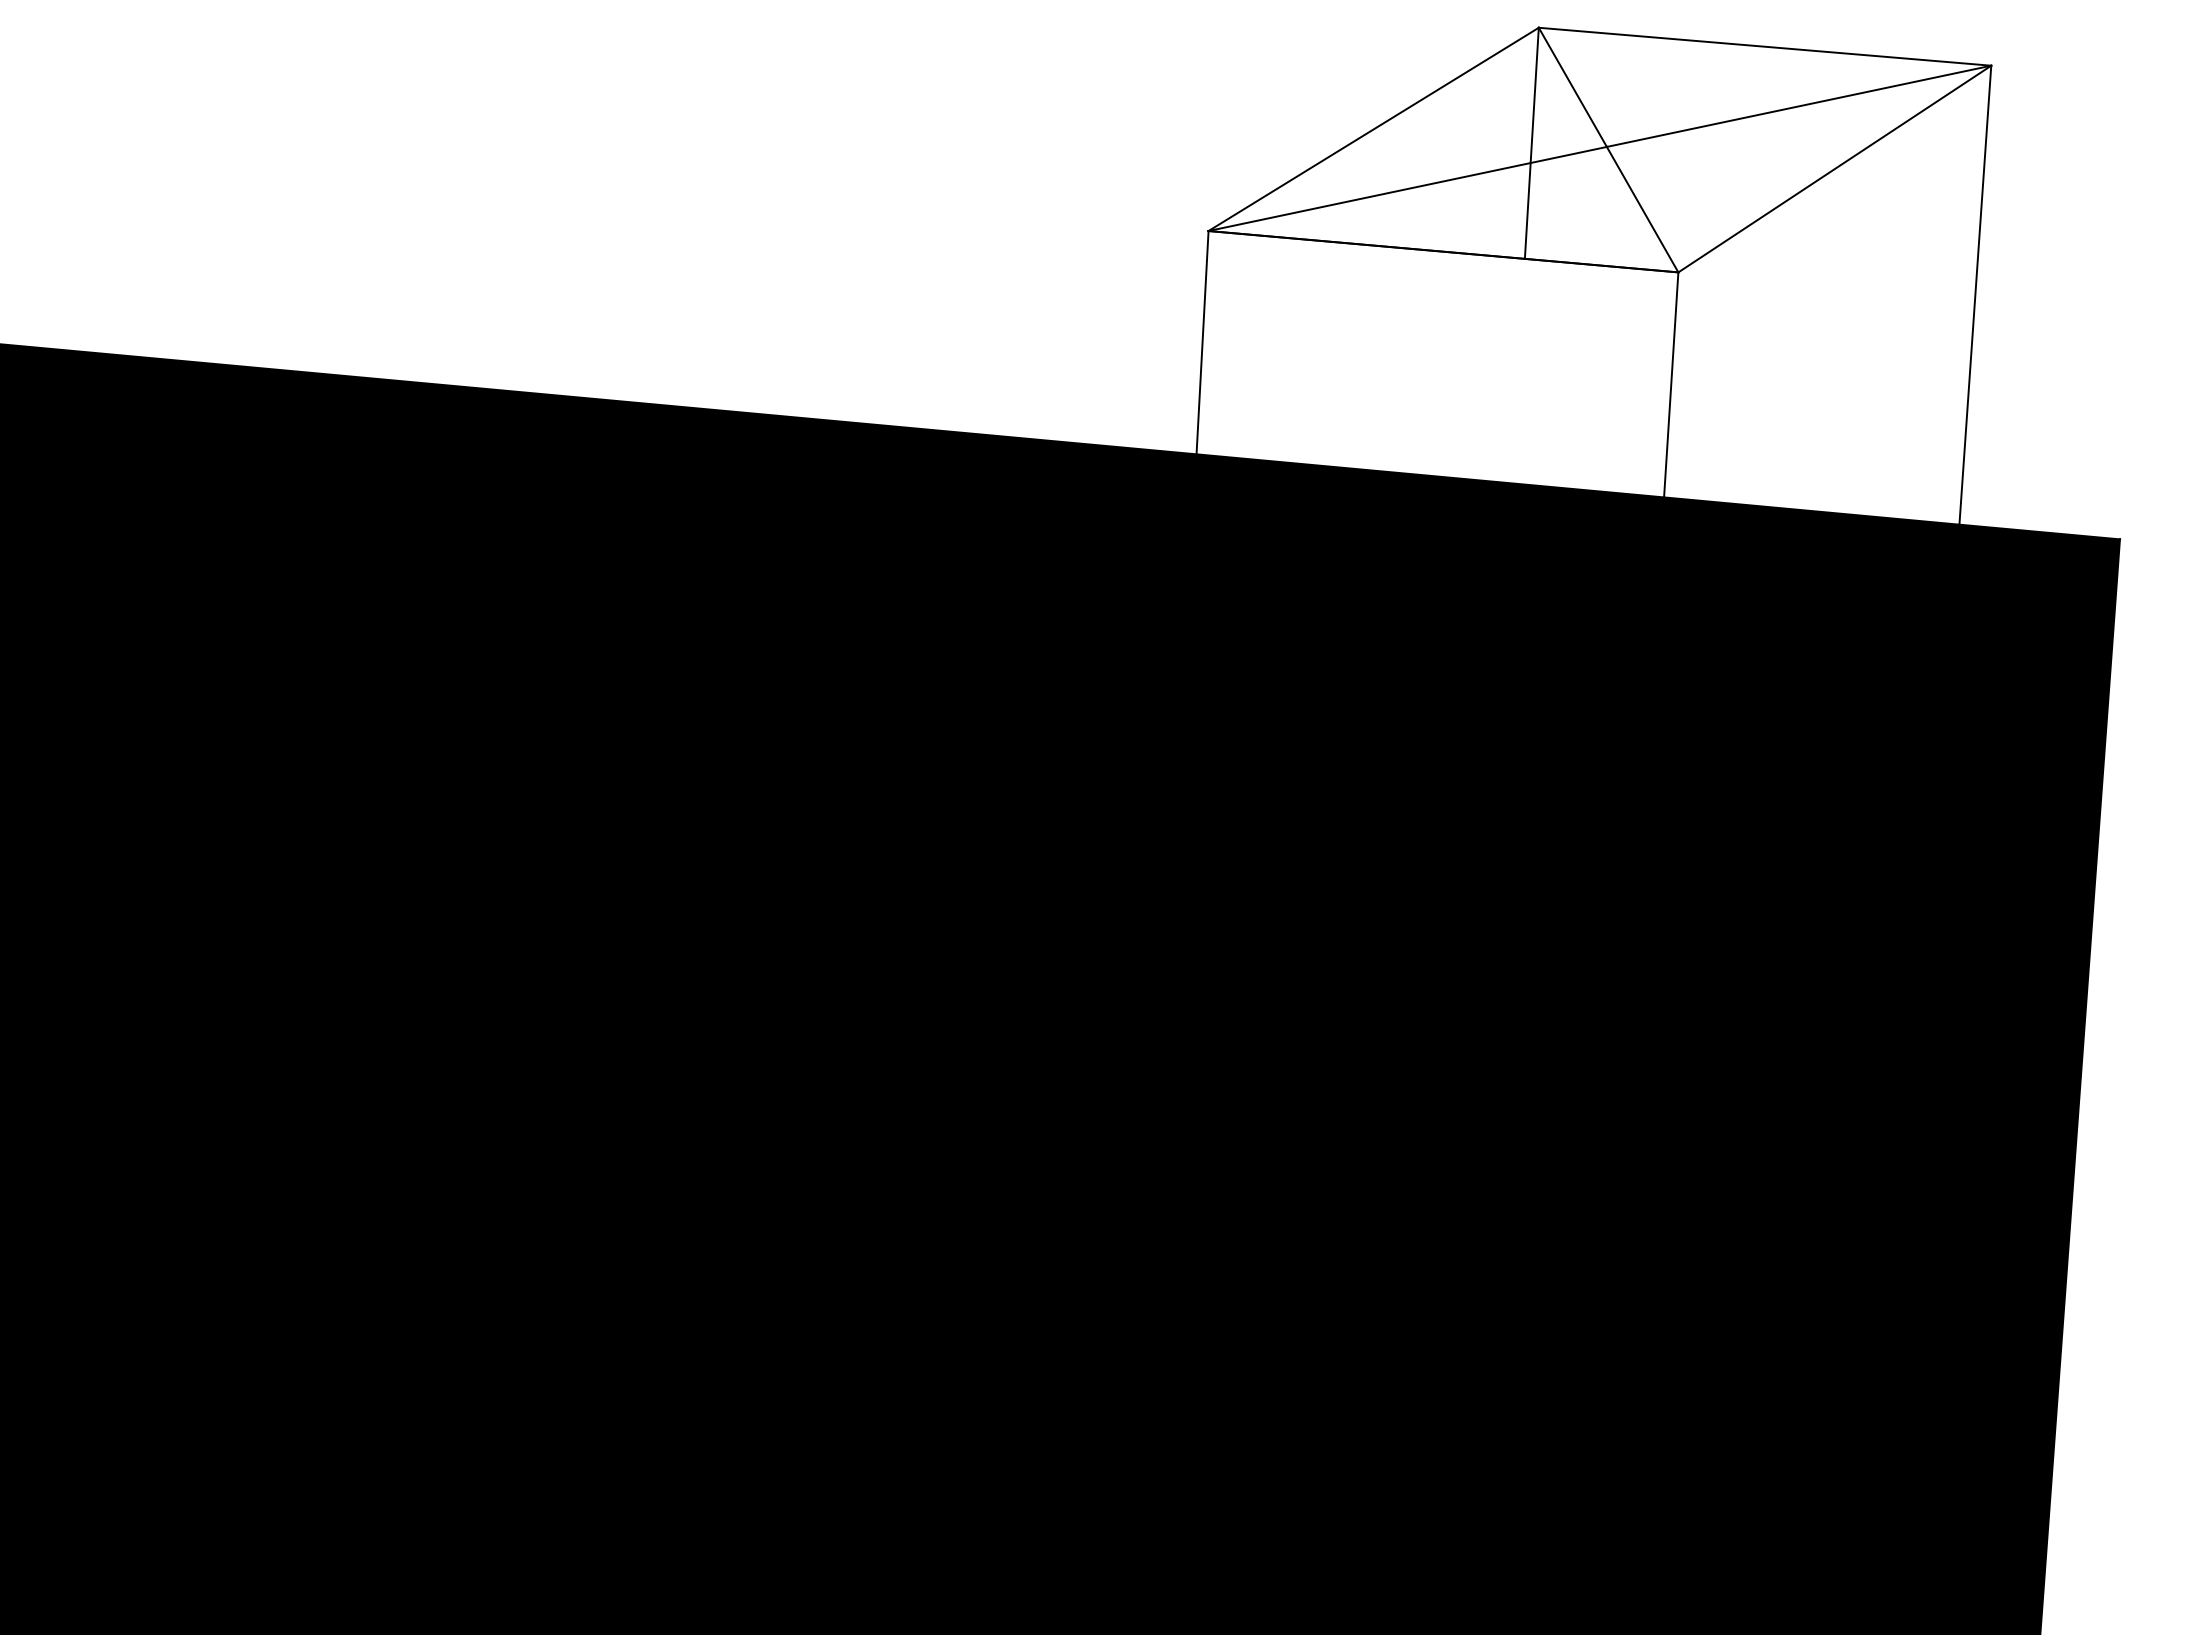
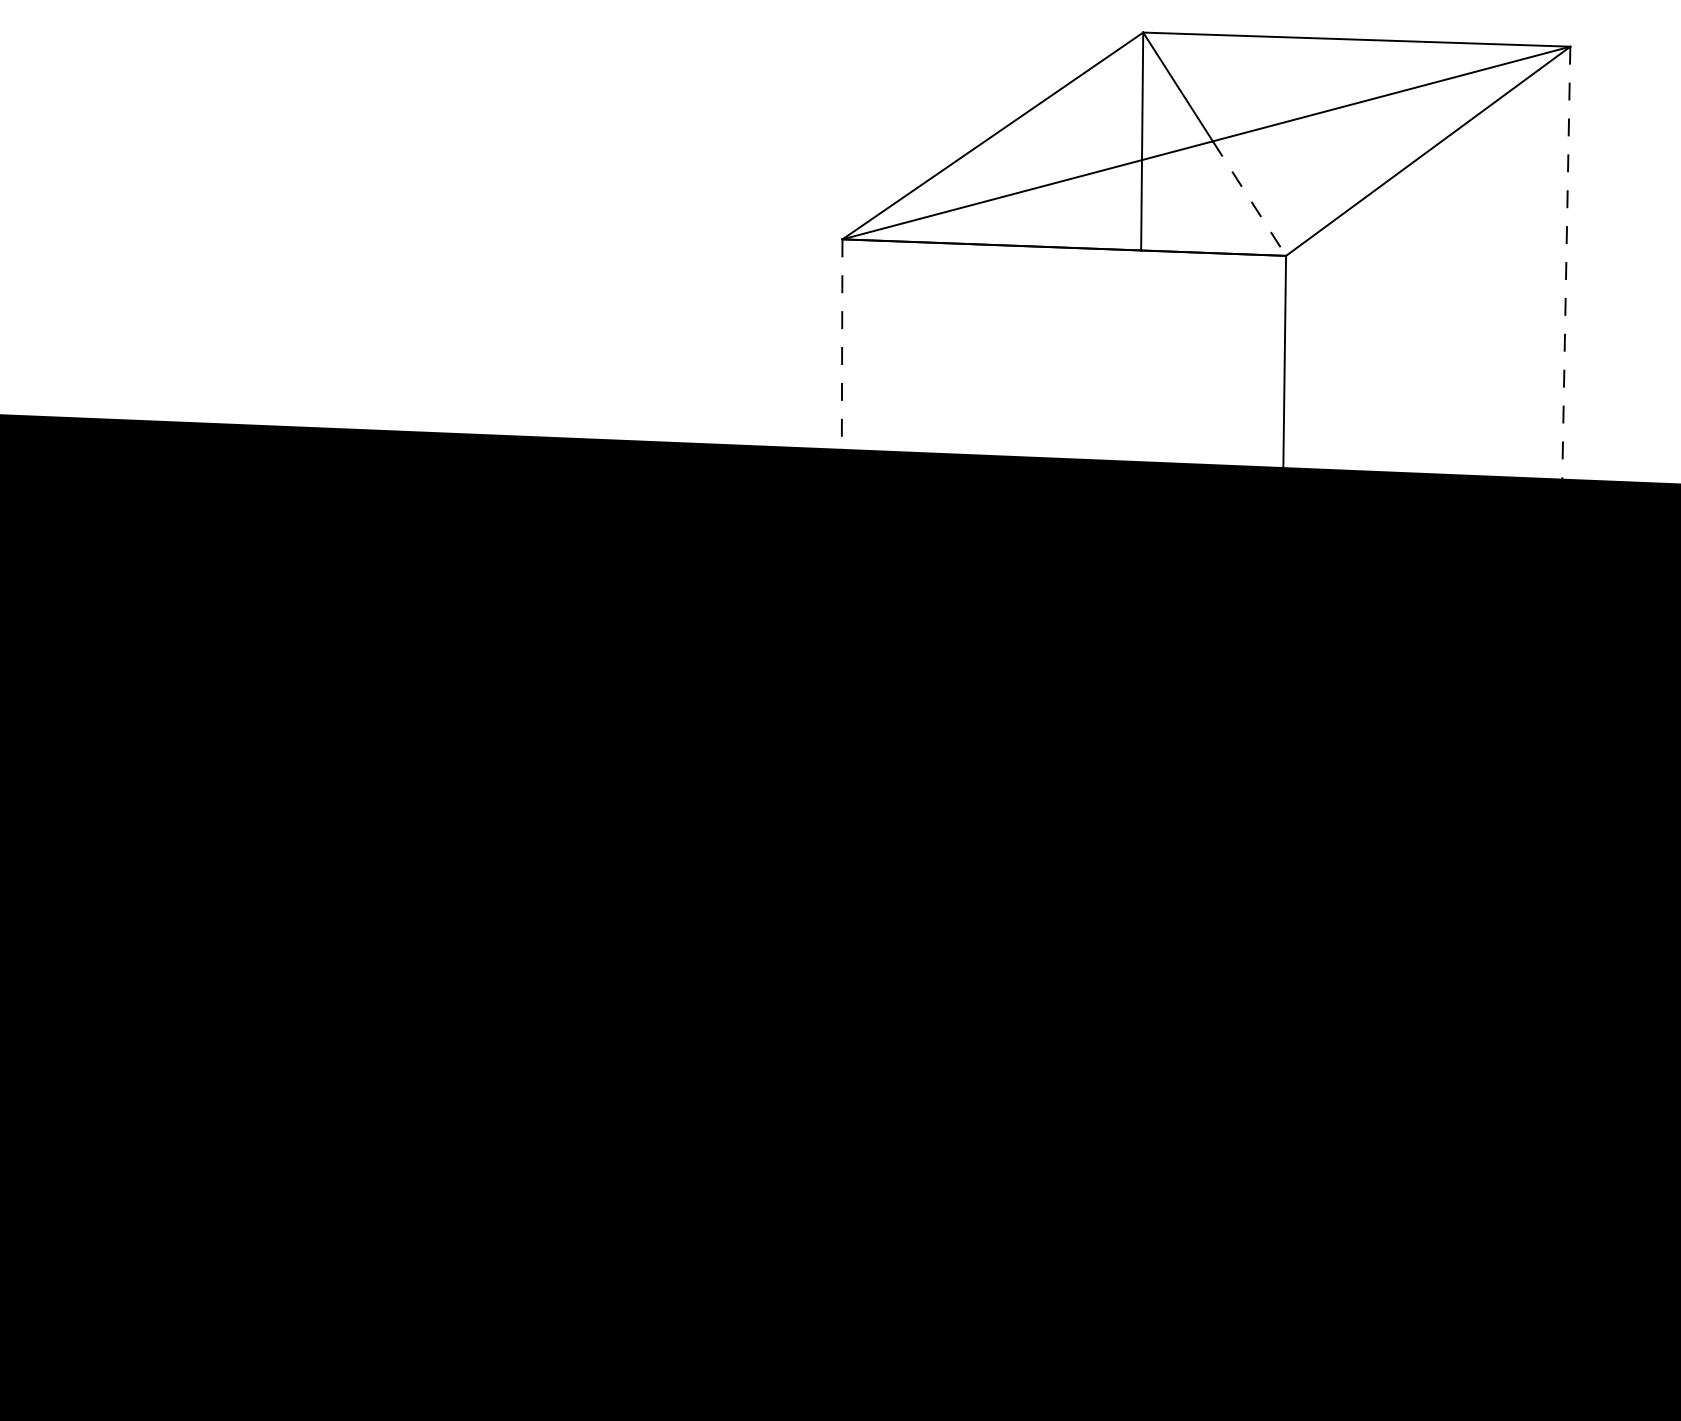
line: (1642, 210) -> (1249, 199), solid -> dashed
line: (1975, 295) -> (1566, 263), solid -> dashed
line: (1202, 342) -> (842, 344), solid -> dashed

